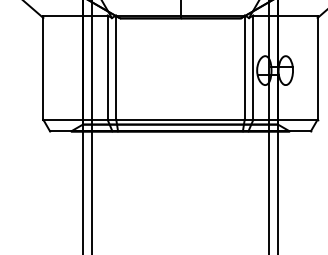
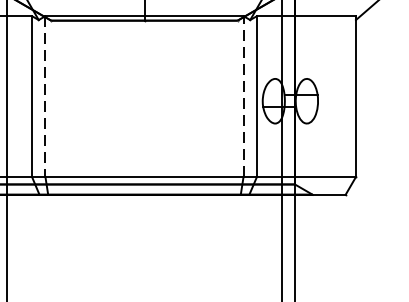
line: (244, 67) -> (243, 96), solid -> dashed
line: (116, 68) -> (45, 97), solid -> dashed

